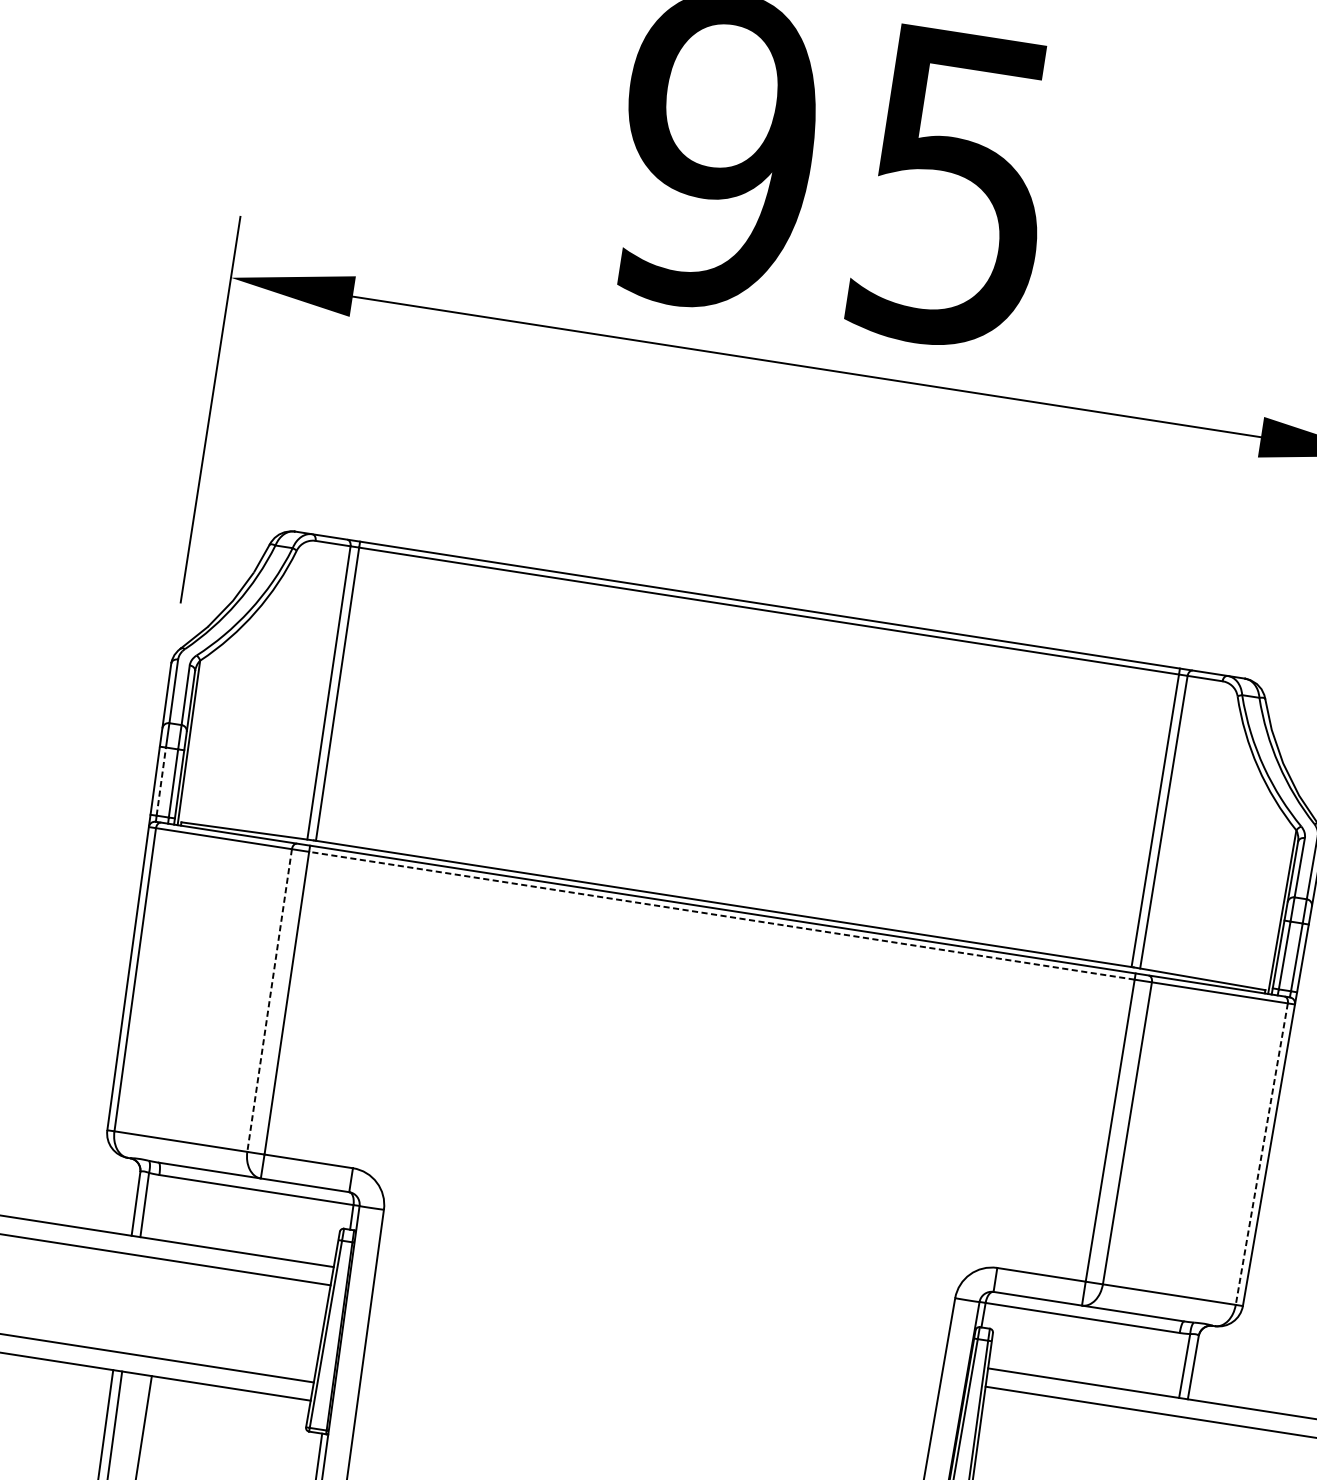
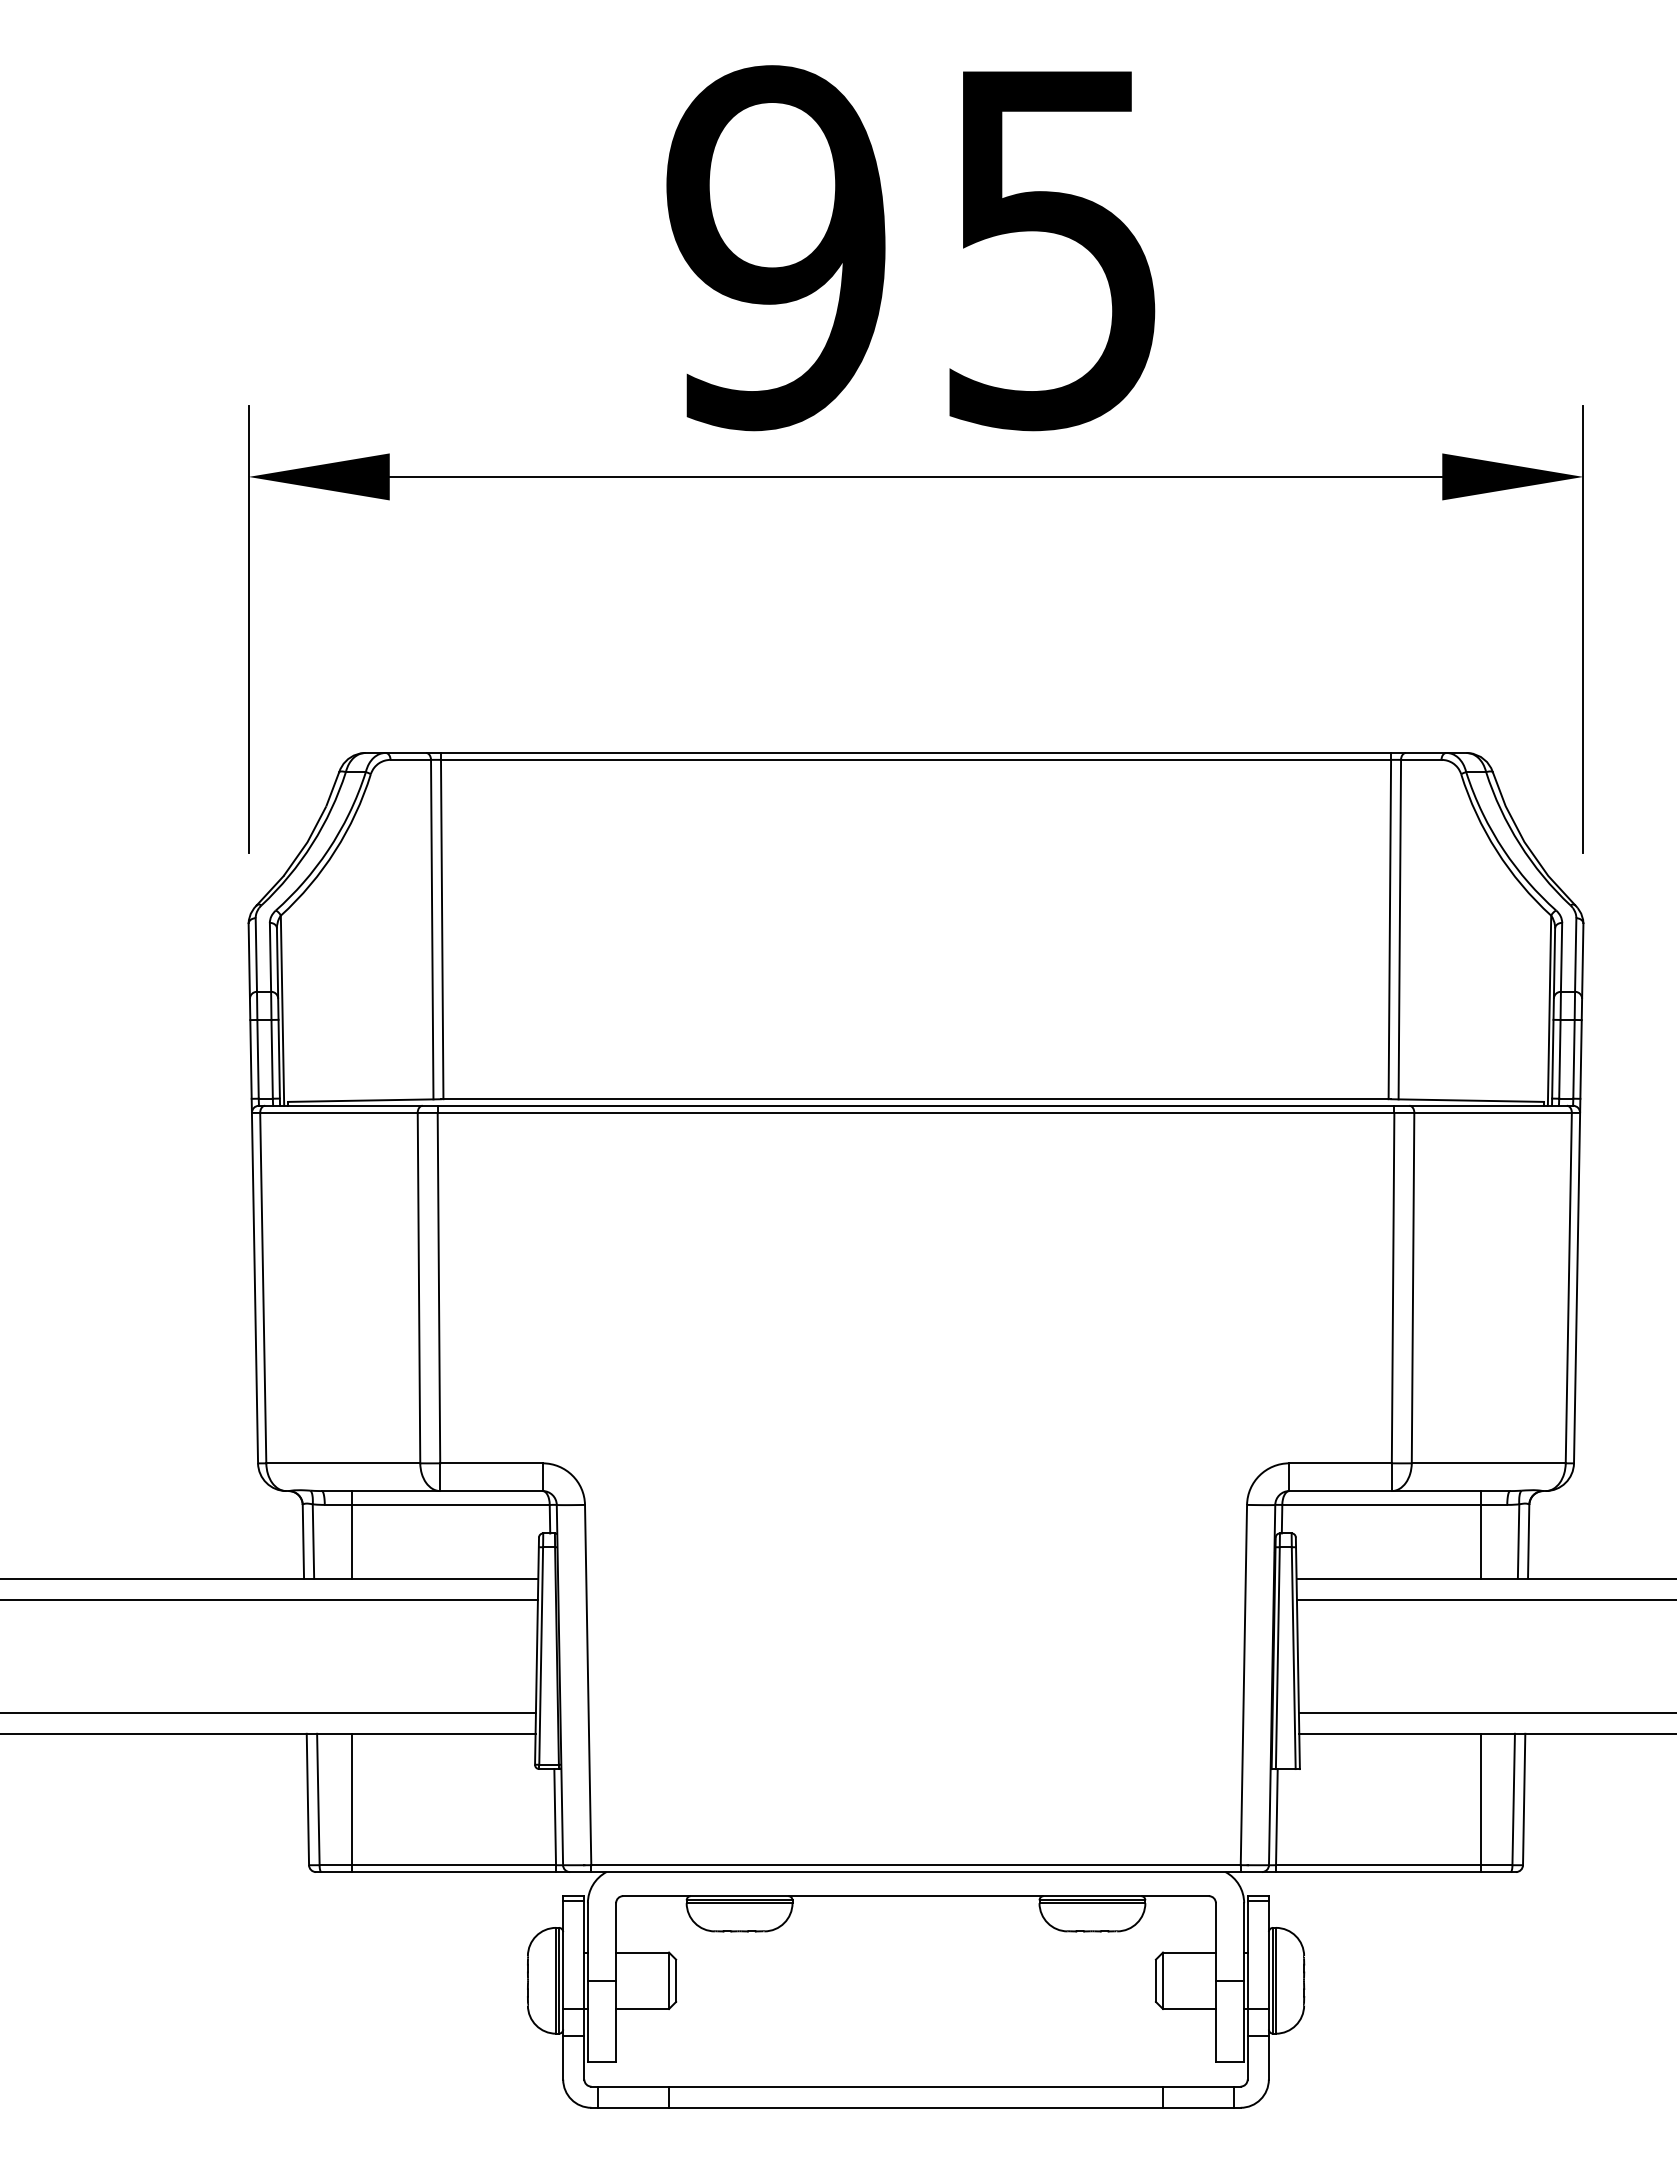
line: (161, 780) -> (258, 1058), dashed -> solid
line: (721, 915) -> (915, 1112), dashed -> solid
line: (270, 1000) -> (419, 1288), dashed -> solid
line: (1261, 1154) -> (1568, 1288), dashed -> solid
line: (178, 1204) -> (351, 1534), added
line: (1152, 1354) -> (1480, 1534), added

